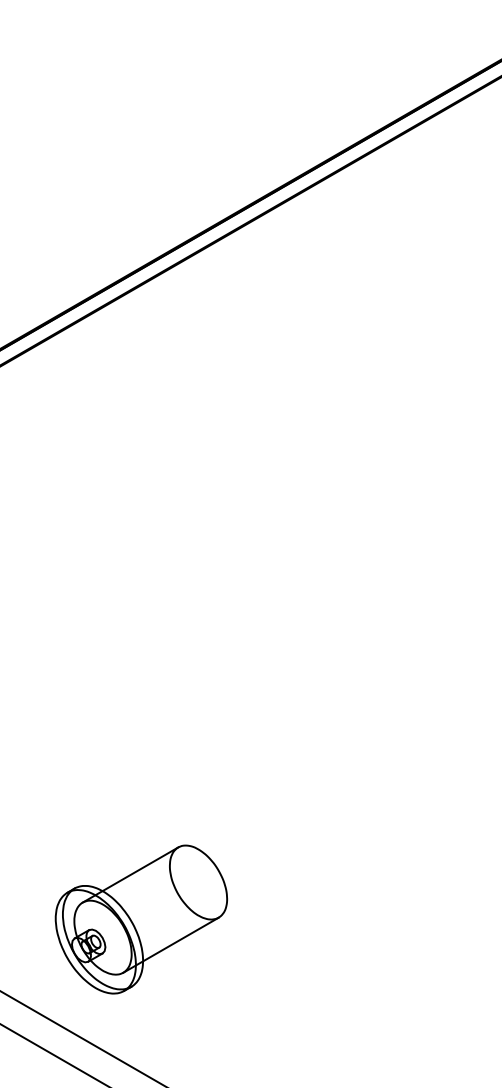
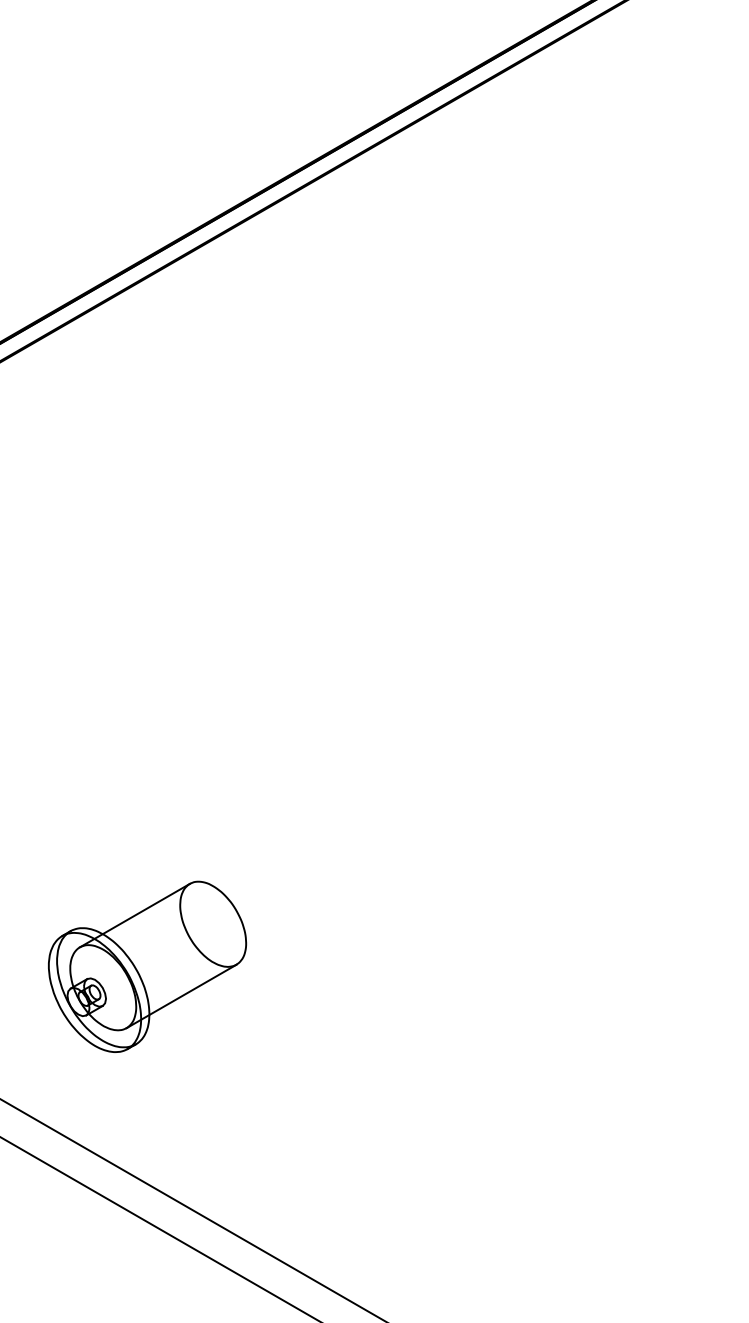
part: (141, 919) -> (147, 966), moved

